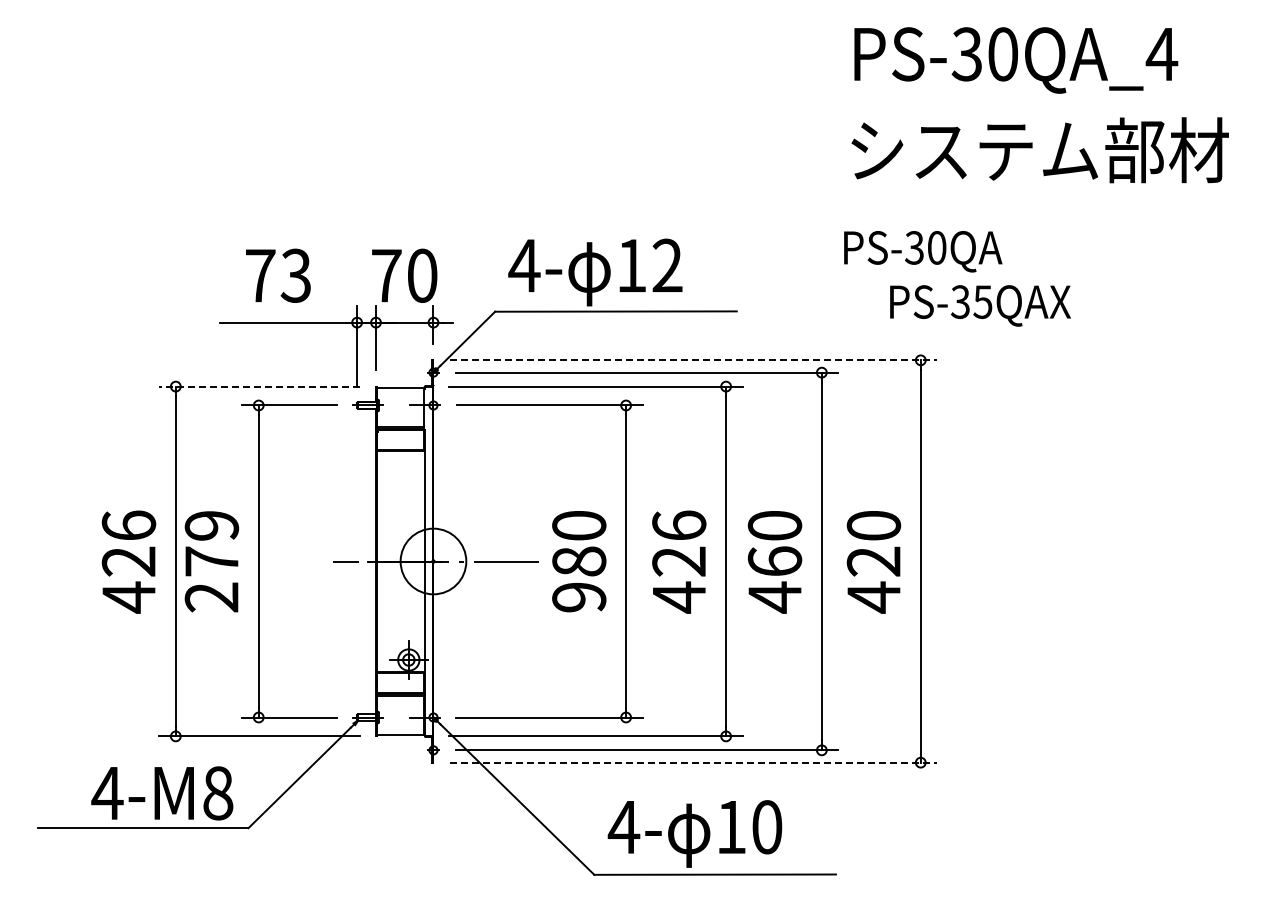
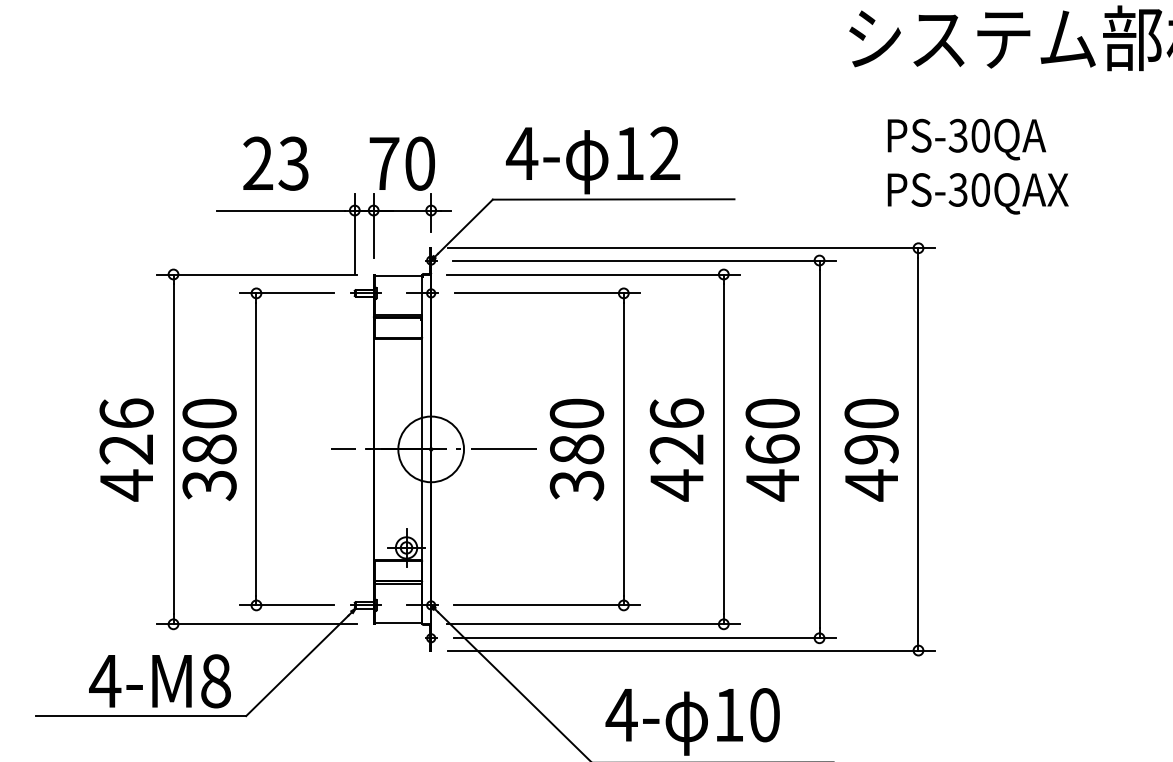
text: (923, 251) -> (967, 139), moved
text: (260, 275) -> (258, 163), 73 -> 23
text: (982, 301) -> (980, 189), PS-35QAX -> PS-30QAX
line: (693, 360) -> (691, 248), dashed -> solid
line: (259, 386) -> (257, 274), dashed -> solid
text: (874, 561) -> (872, 449), 420 -> 490
text: (211, 562) -> (209, 450), 279 -> 380
text: (579, 597) -> (577, 485), 980 -> 380
line: (693, 762) -> (691, 650), dashed -> solid

